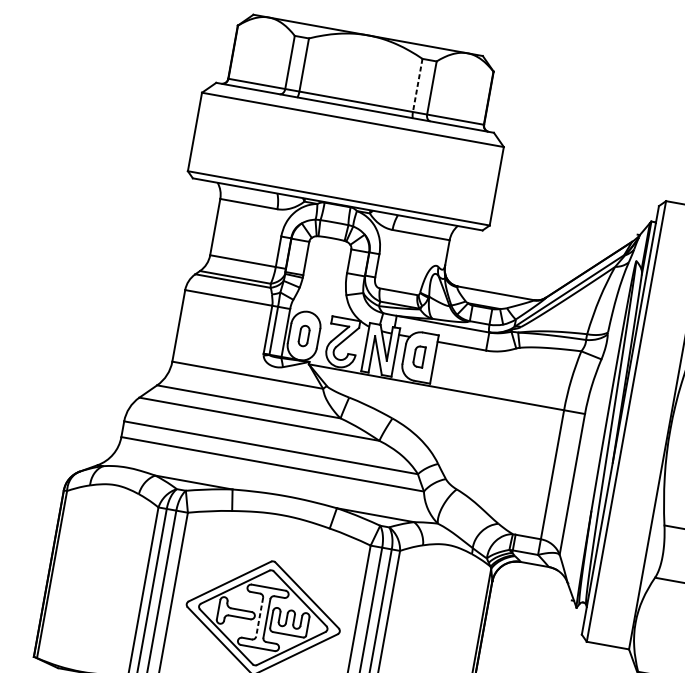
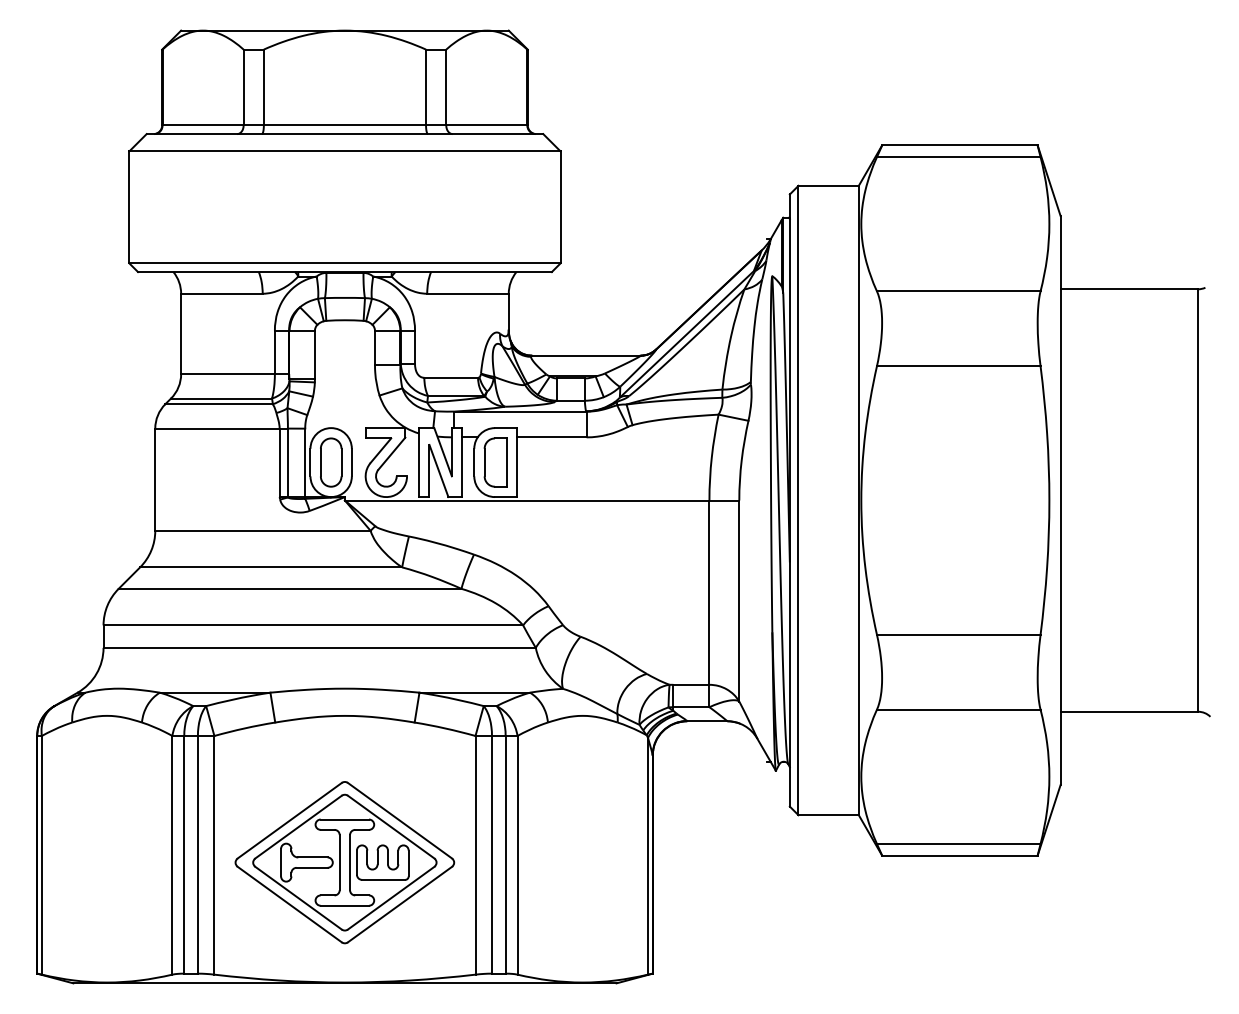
line: (418, 85) -> (426, 87), dashed -> solid
part: (304, 336) -> (331, 462), size x1.67
part: (419, 356) -> (495, 462), size x1.67
line: (259, 617) -> (339, 862), dashed -> solid

